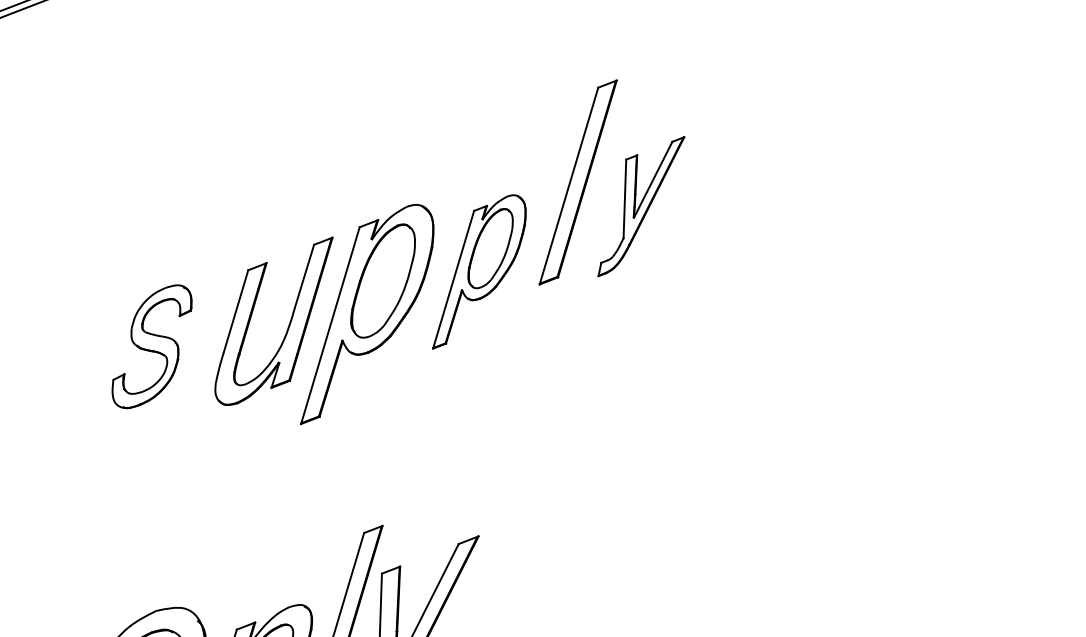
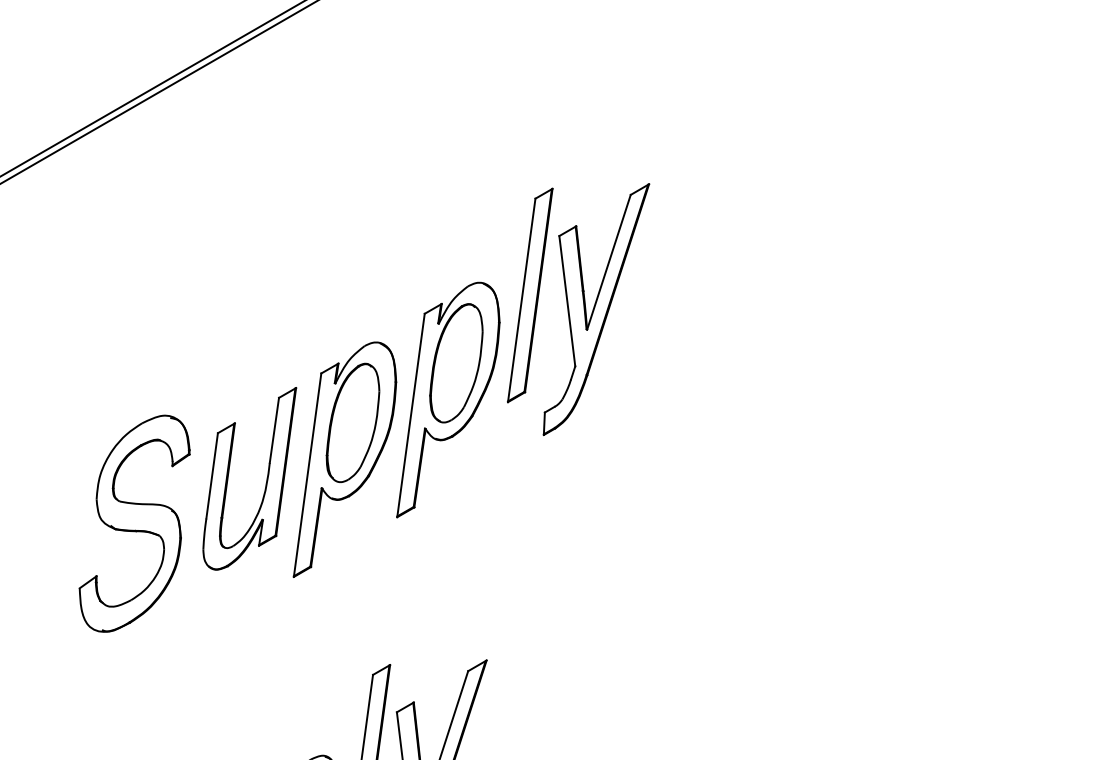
part: (641, 206) -> (596, 309), size x1.67
part: (481, 272) -> (448, 399), size x1.43
part: (151, 346) -> (134, 523), size x1.67

